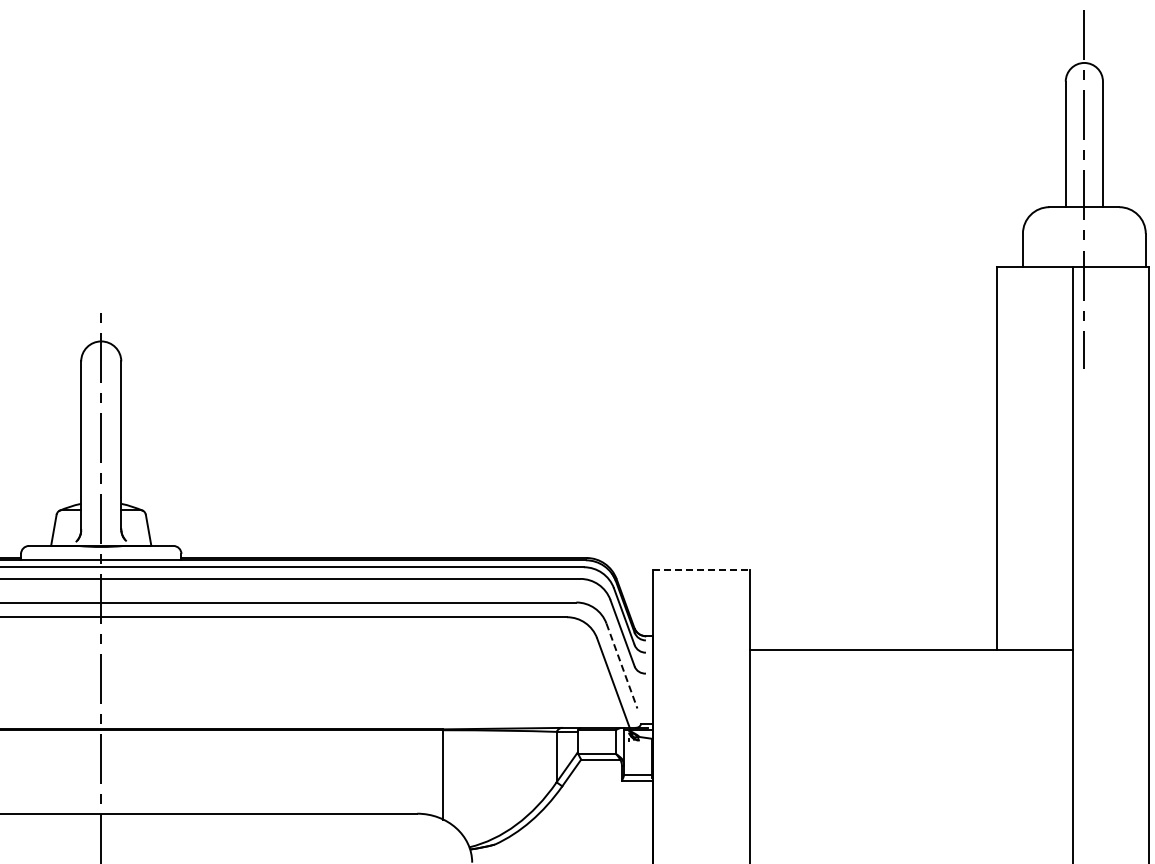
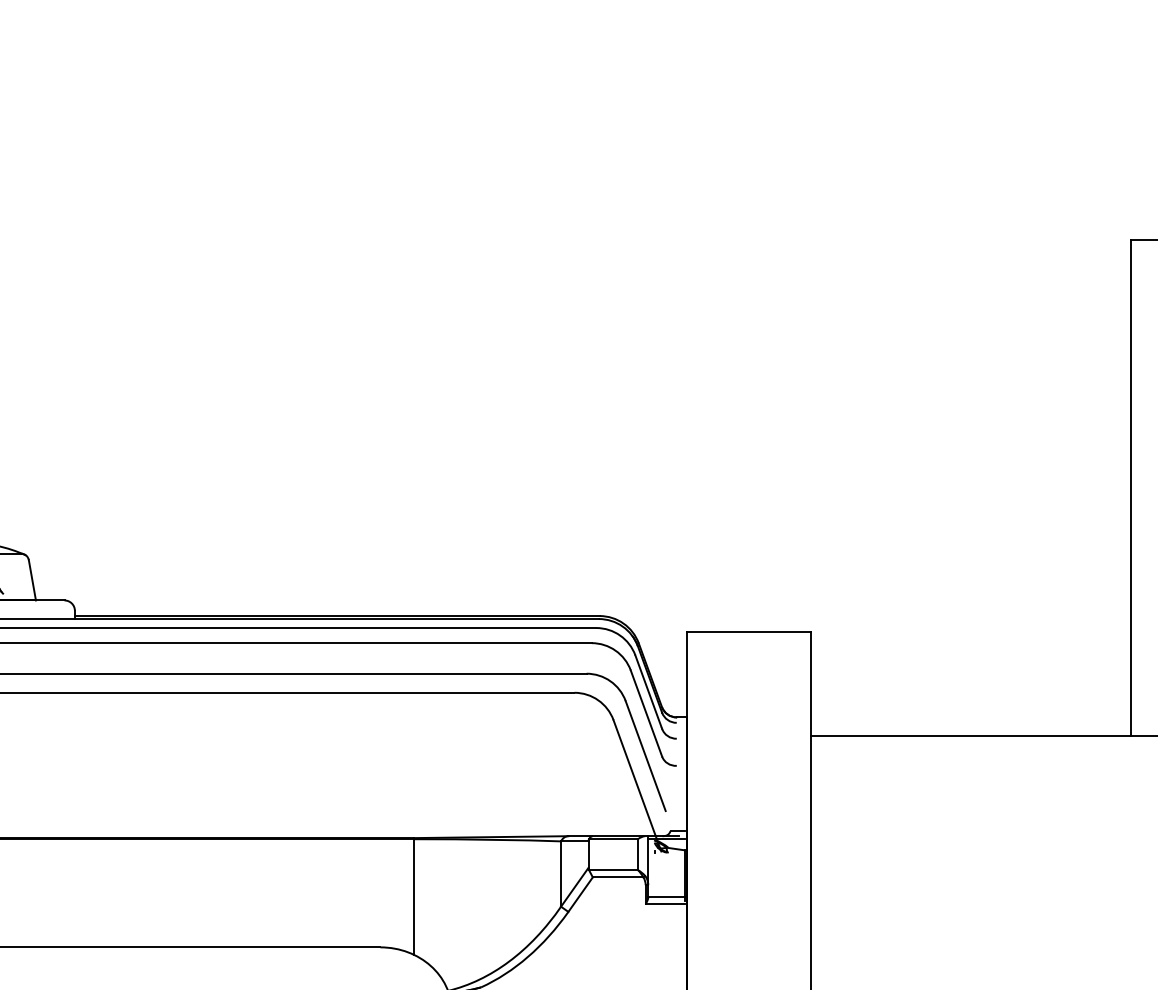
line: (702, 570) -> (750, 632), dashed -> solid
line: (622, 666) -> (646, 756), dashed -> solid

